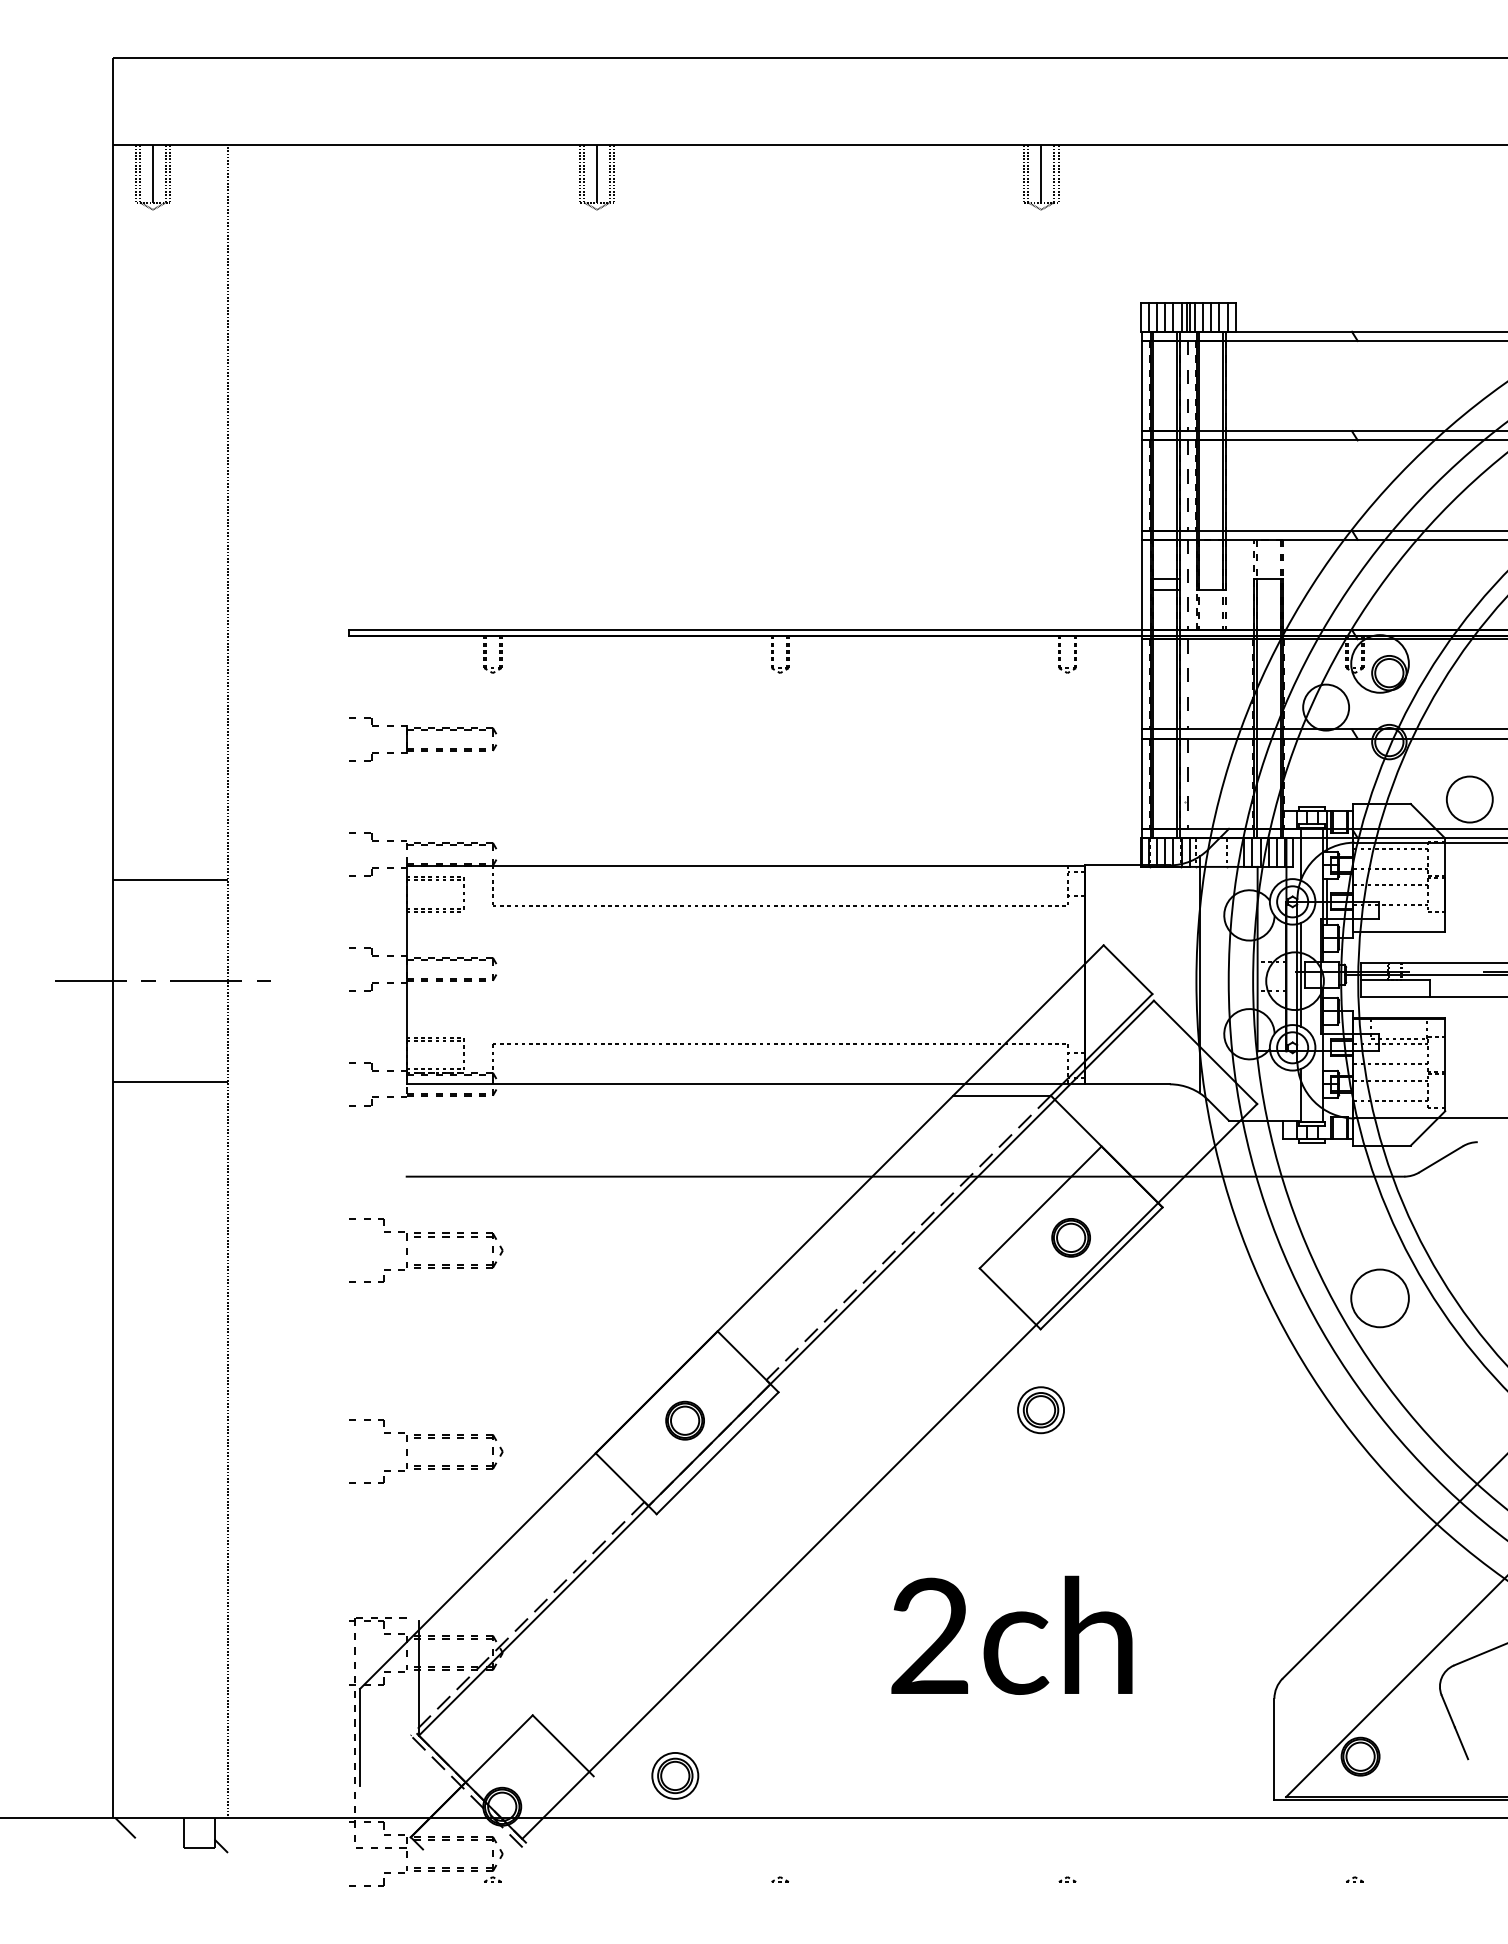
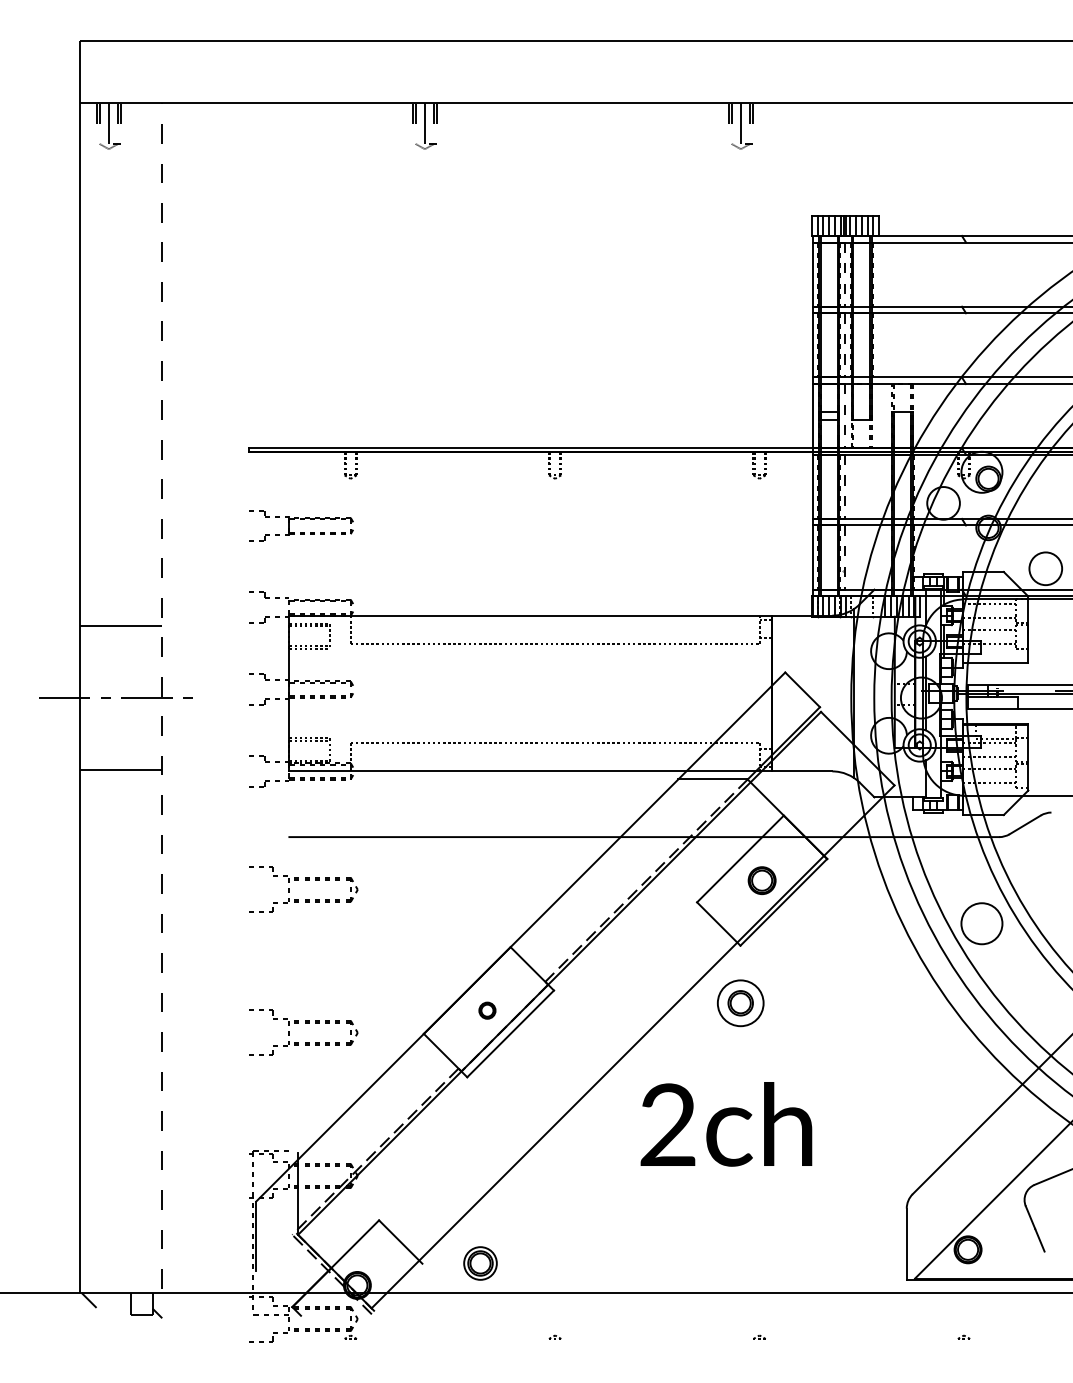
circle: (1041, 1410) -> (741, 1003), size x1.4
part: (684, 1420) -> (487, 1010), size x0.6
text: (1011, 1634) -> (726, 1123), moved

